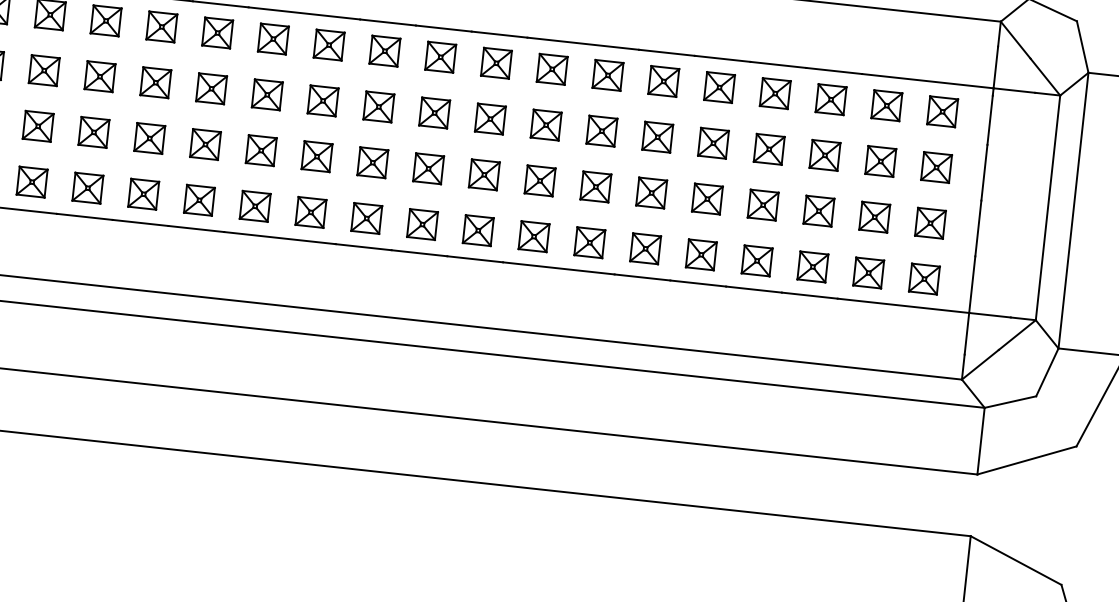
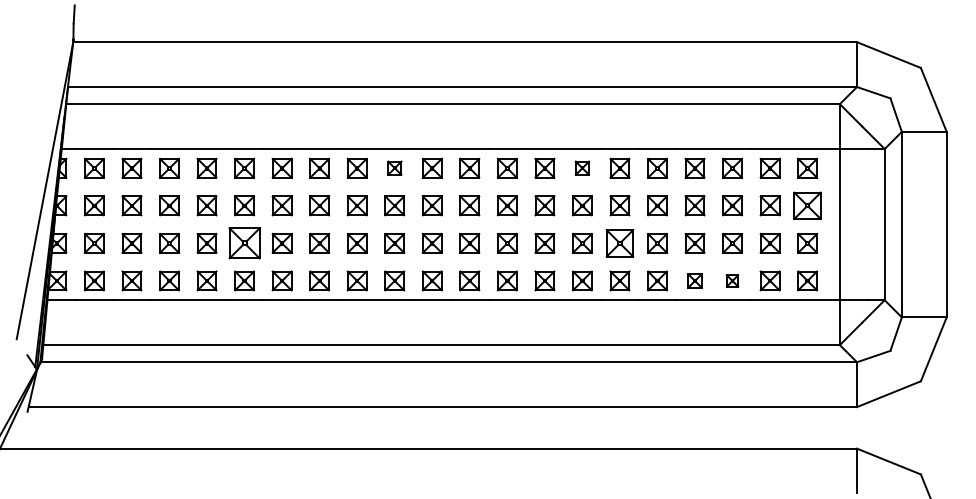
part: (328, 43) -> (394, 167), size x0.7
part: (608, 74) -> (582, 167), size x0.7
part: (93, 132) -> (244, 243), size x1.6
part: (936, 166) -> (807, 205), size x1.4
part: (650, 193) -> (619, 243), size x1.4
part: (756, 260) -> (694, 280), size x0.7
part: (812, 266) -> (732, 280), size x0.6

